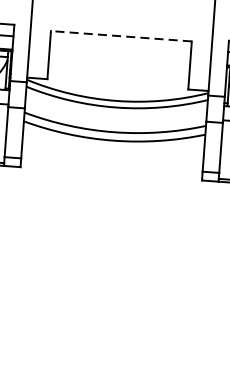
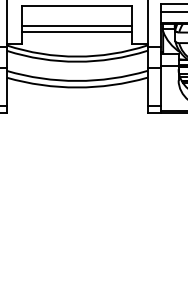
line: (121, 36) -> (77, 6), dashed -> solid
line: (118, 60) -> (76, 25), added
line: (118, 69) -> (76, 32), added

